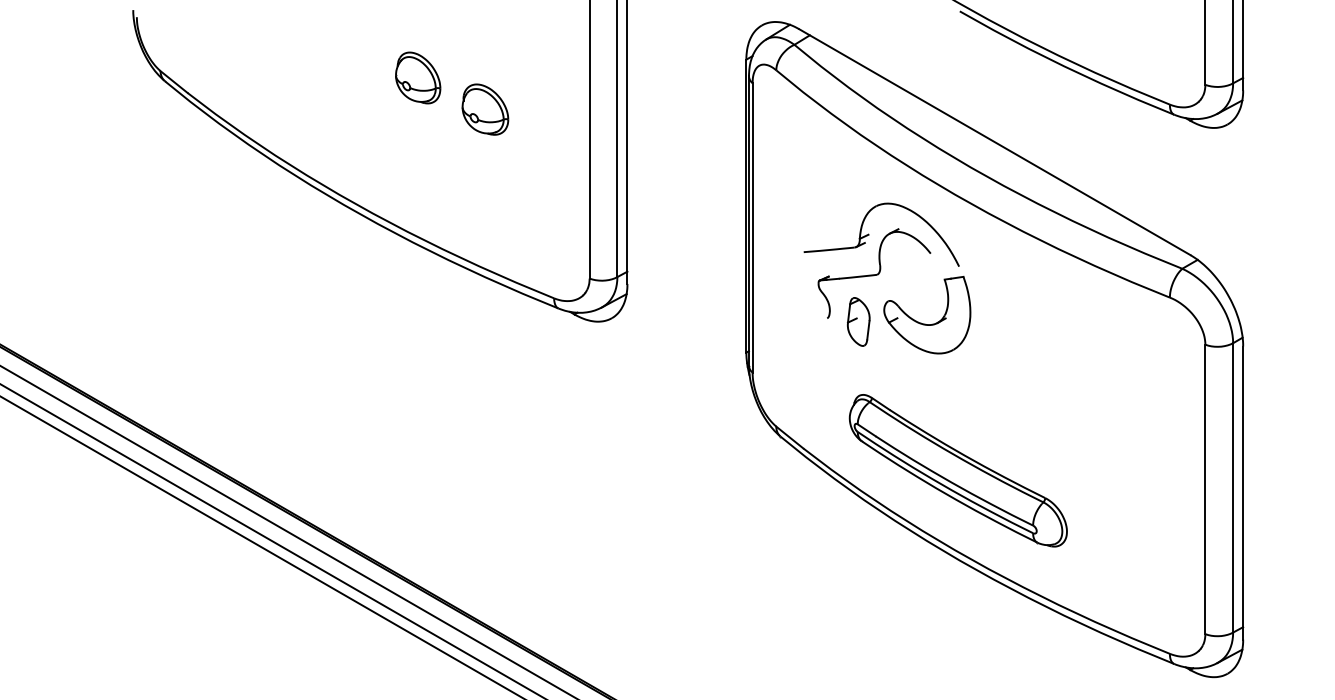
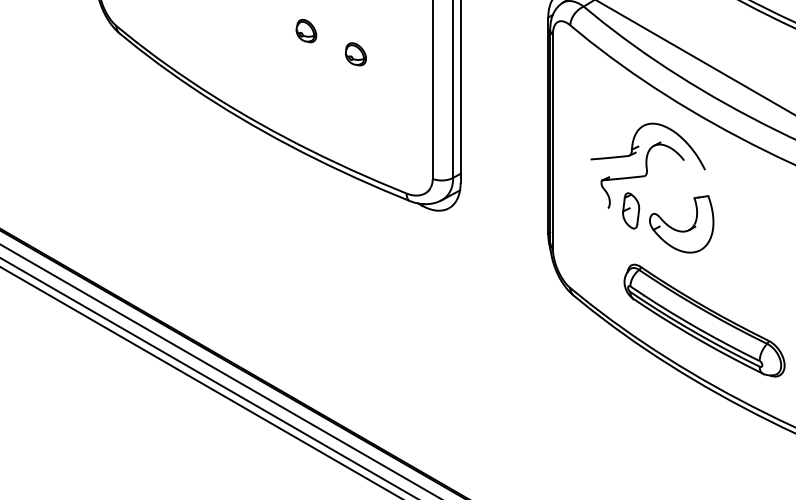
part: (418, 77) -> (306, 30), size x0.6
part: (485, 109) -> (355, 54), size x0.6
part: (925, 323) -> (680, 230), moved

